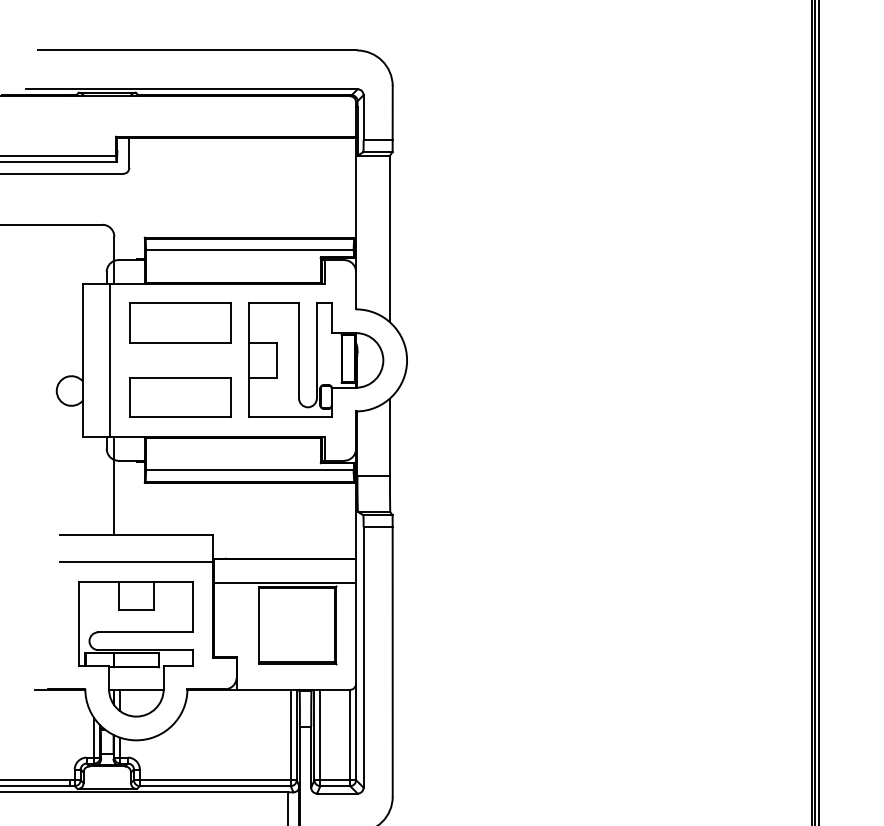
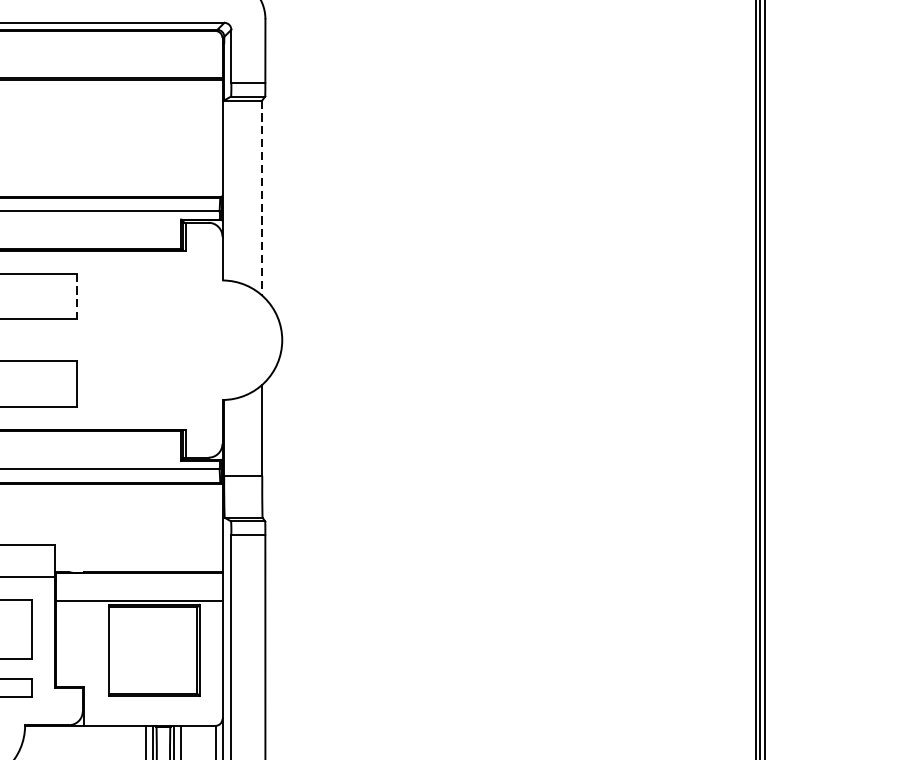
line: (390, 239) -> (262, 198), solid -> dashed
line: (231, 323) -> (76, 297), solid -> dashed
part: (316, 359) -> (176, 339), removed

